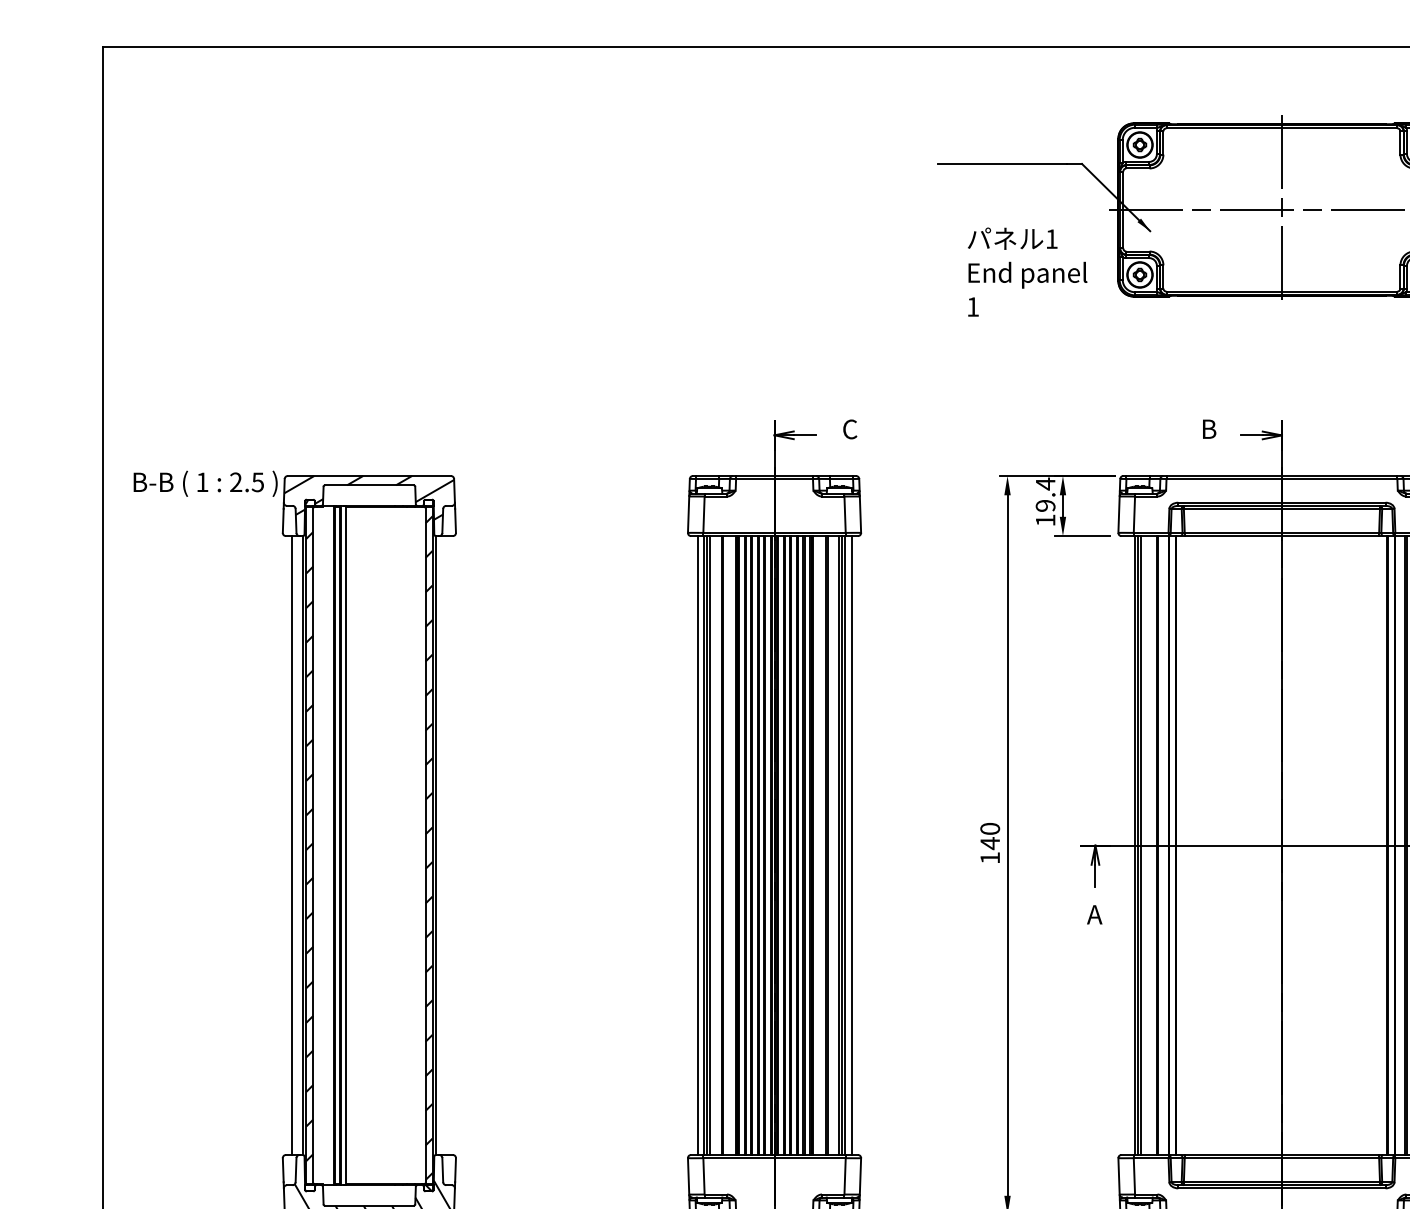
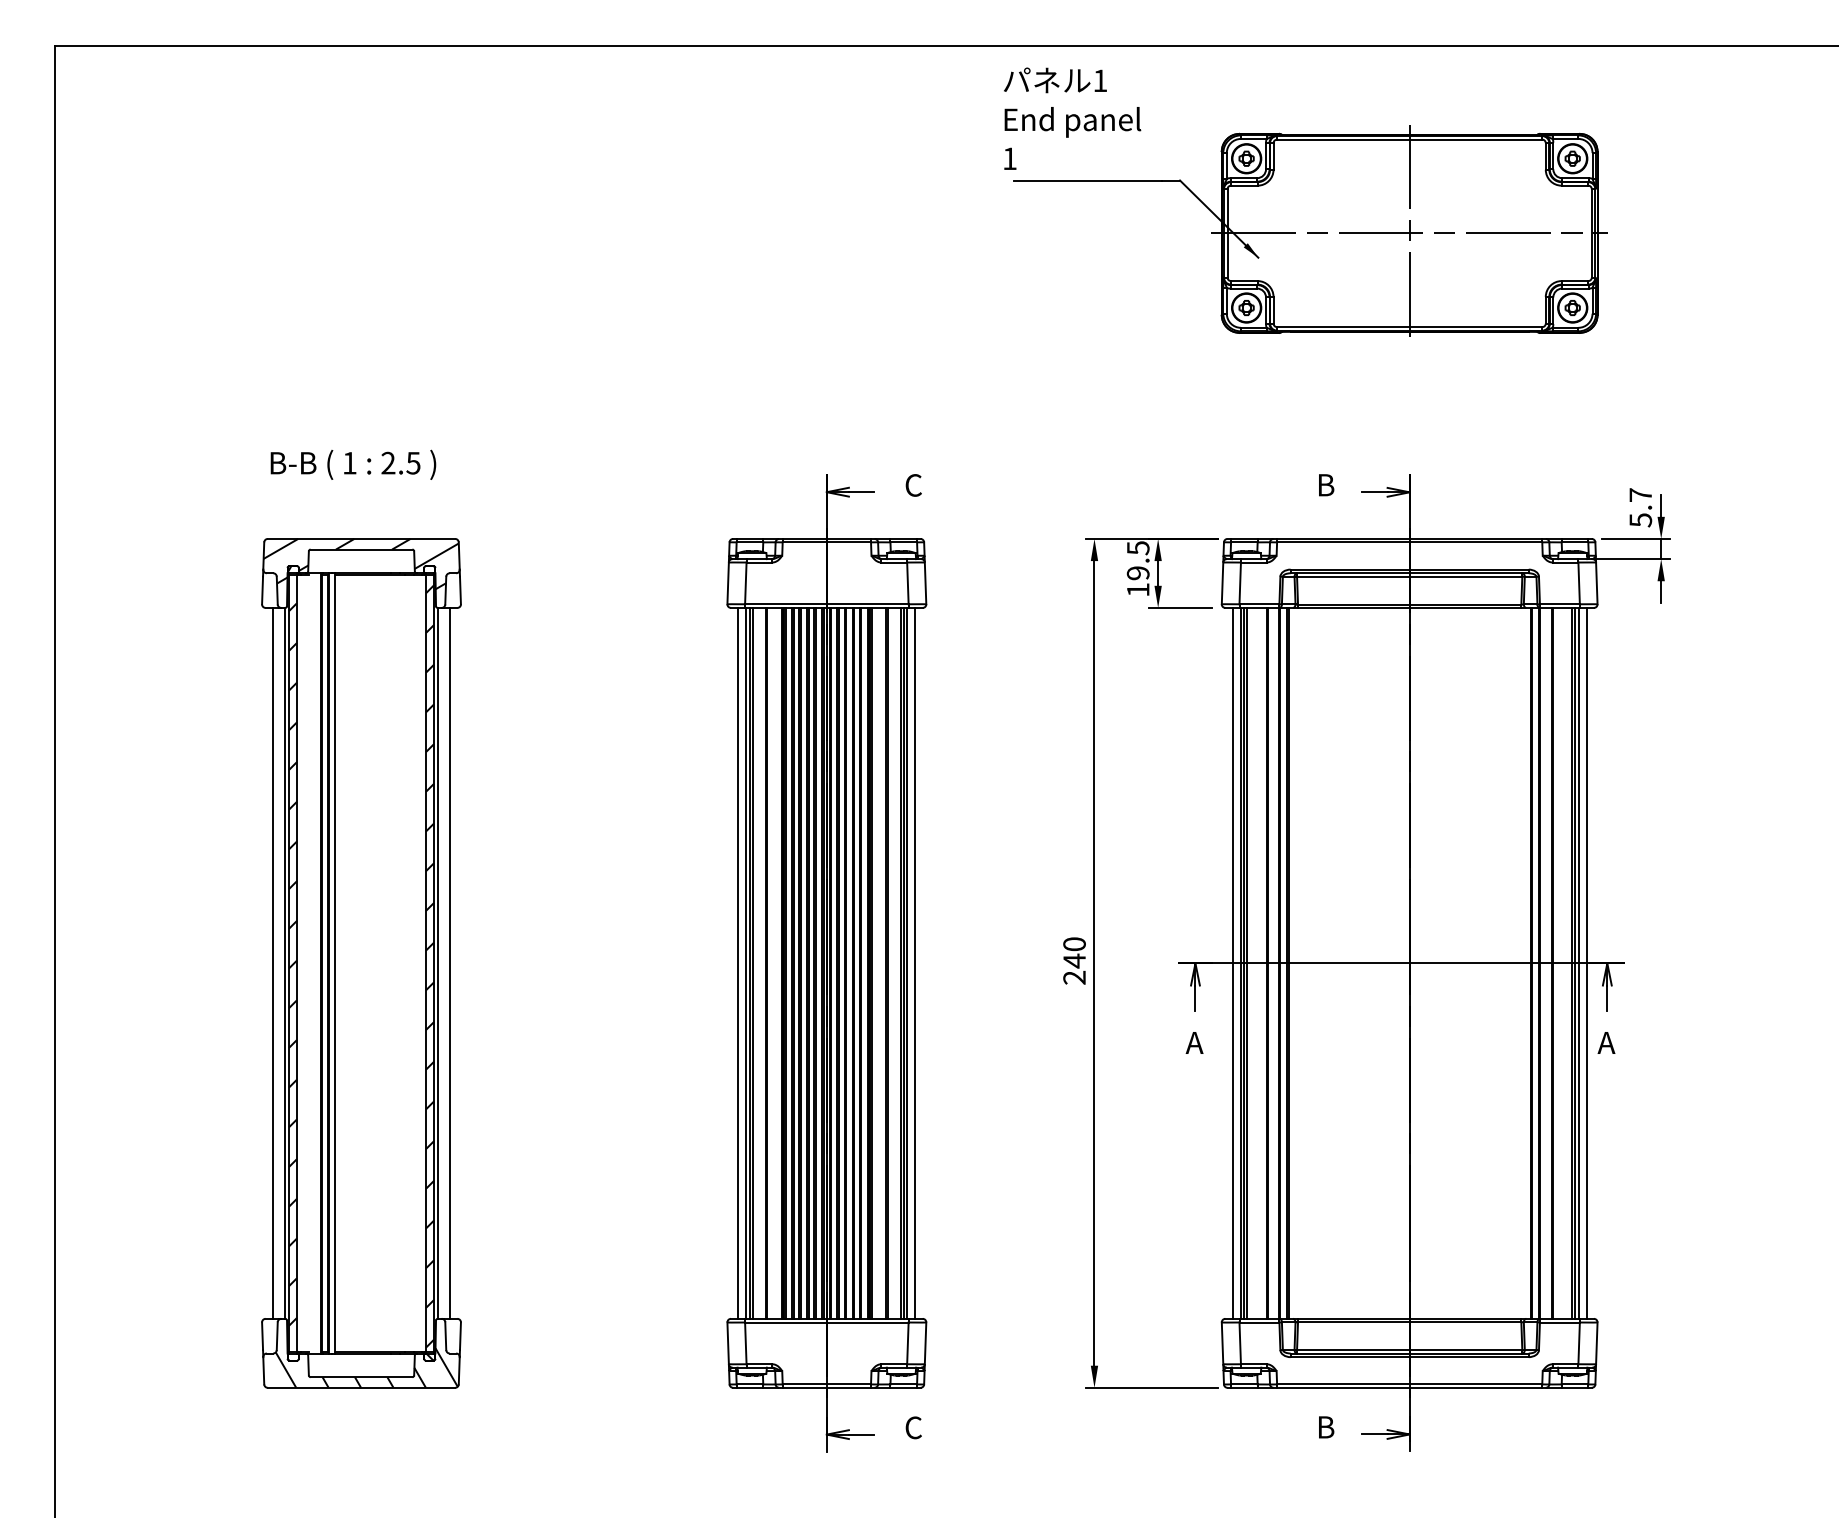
text: (1027, 271) -> (1072, 118), moved
text: (205, 483) -> (353, 464), moved
text: (1045, 483) -> (1138, 547), 19.4 -> 19.5
line: (446, 844) -> (449, 962), added
line: (1127, 844) -> (1232, 962), added
text: (990, 857) -> (1074, 977), 140 -> 240

